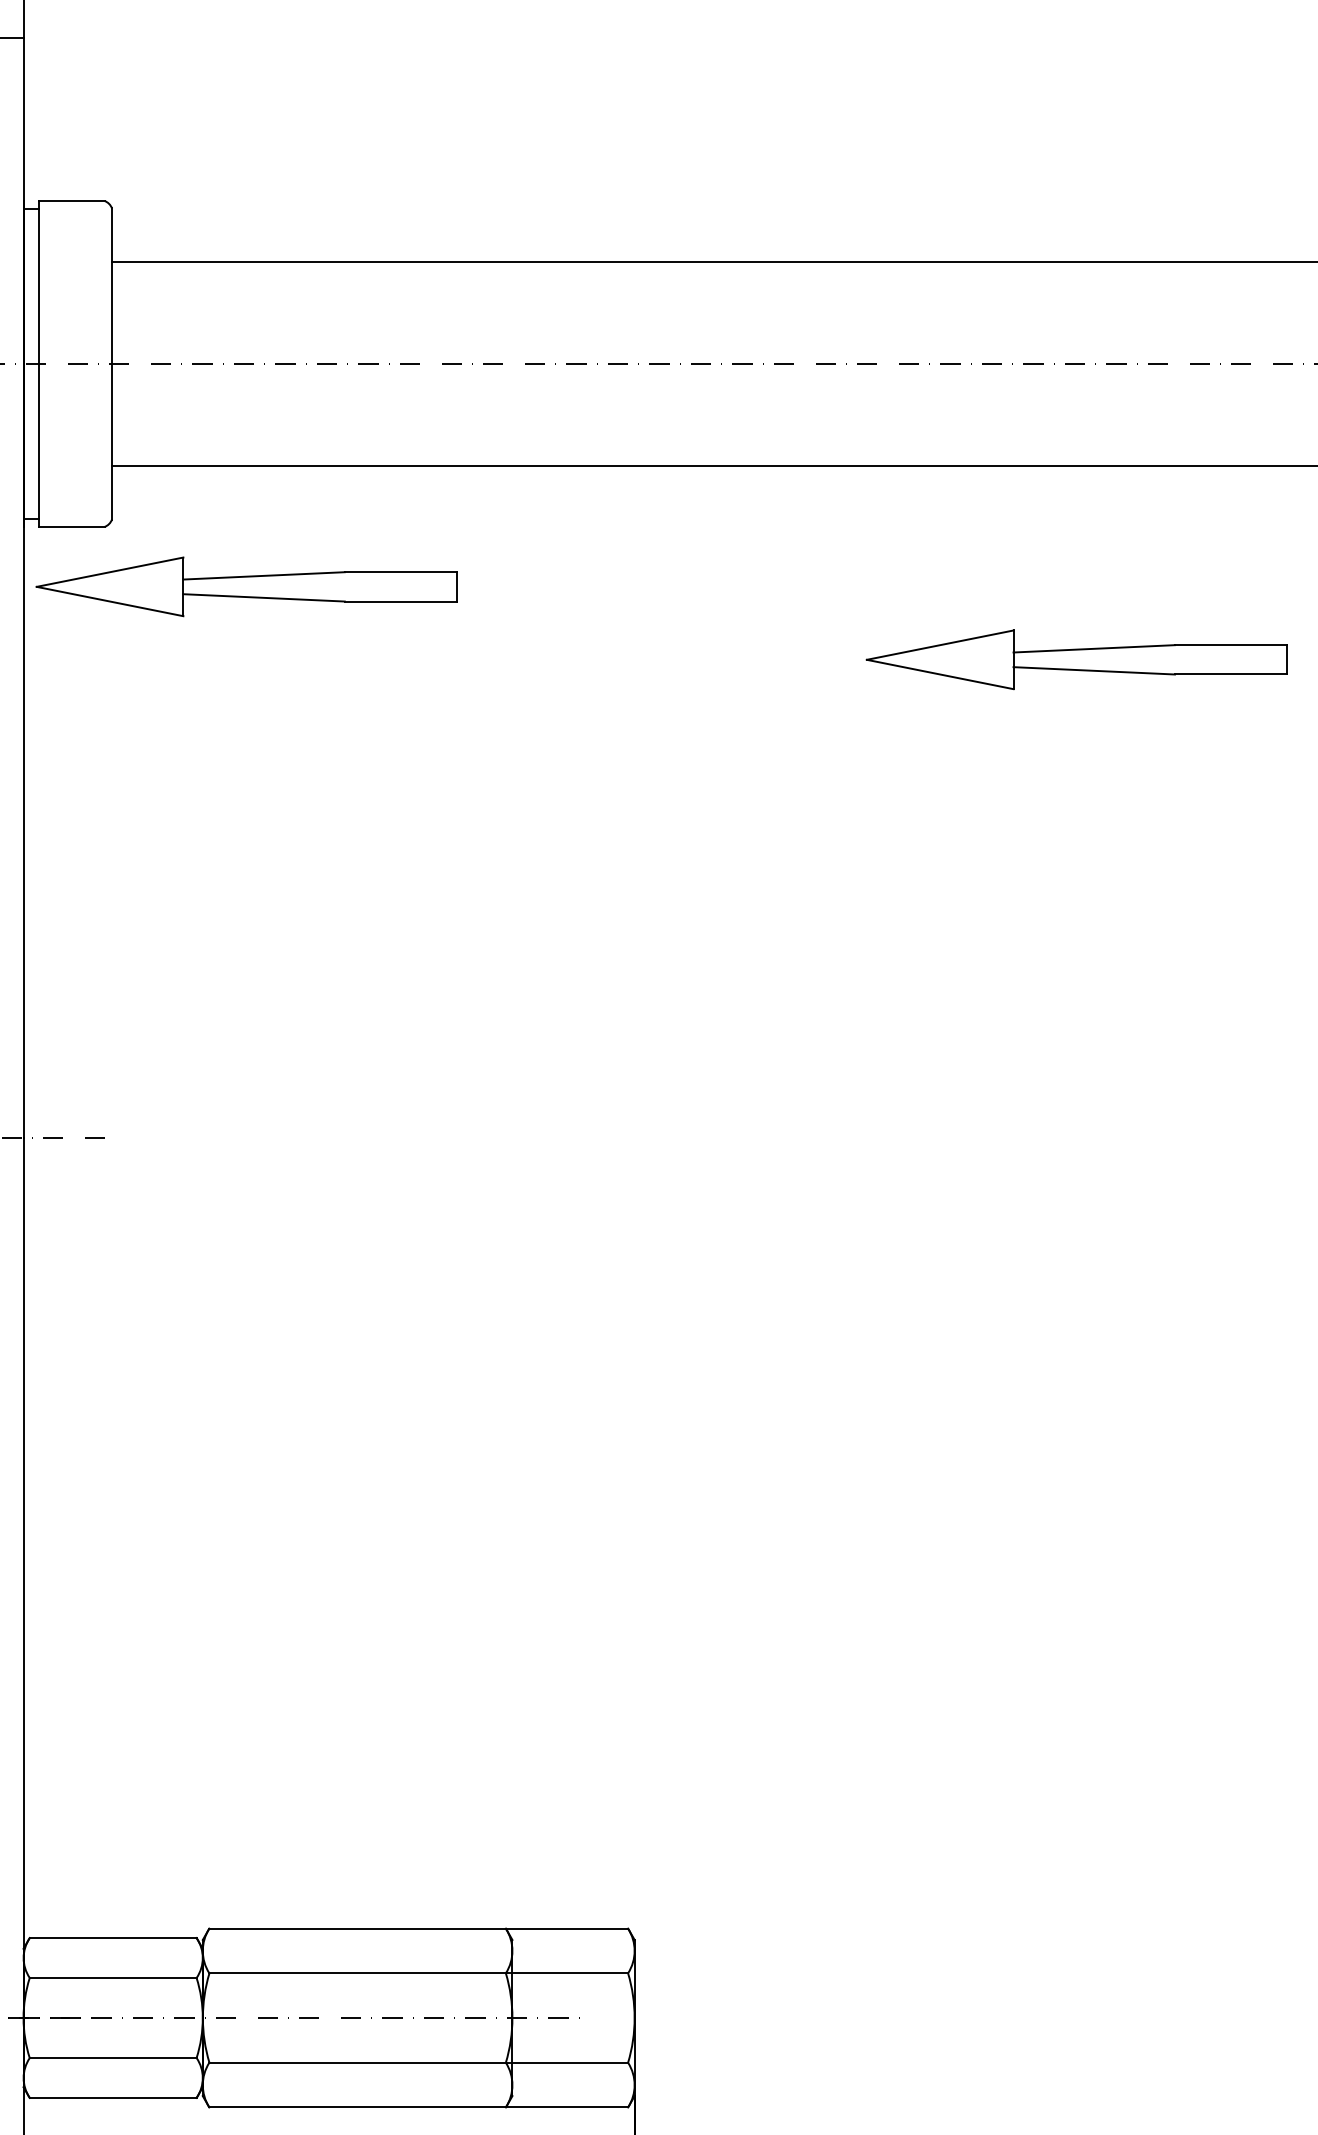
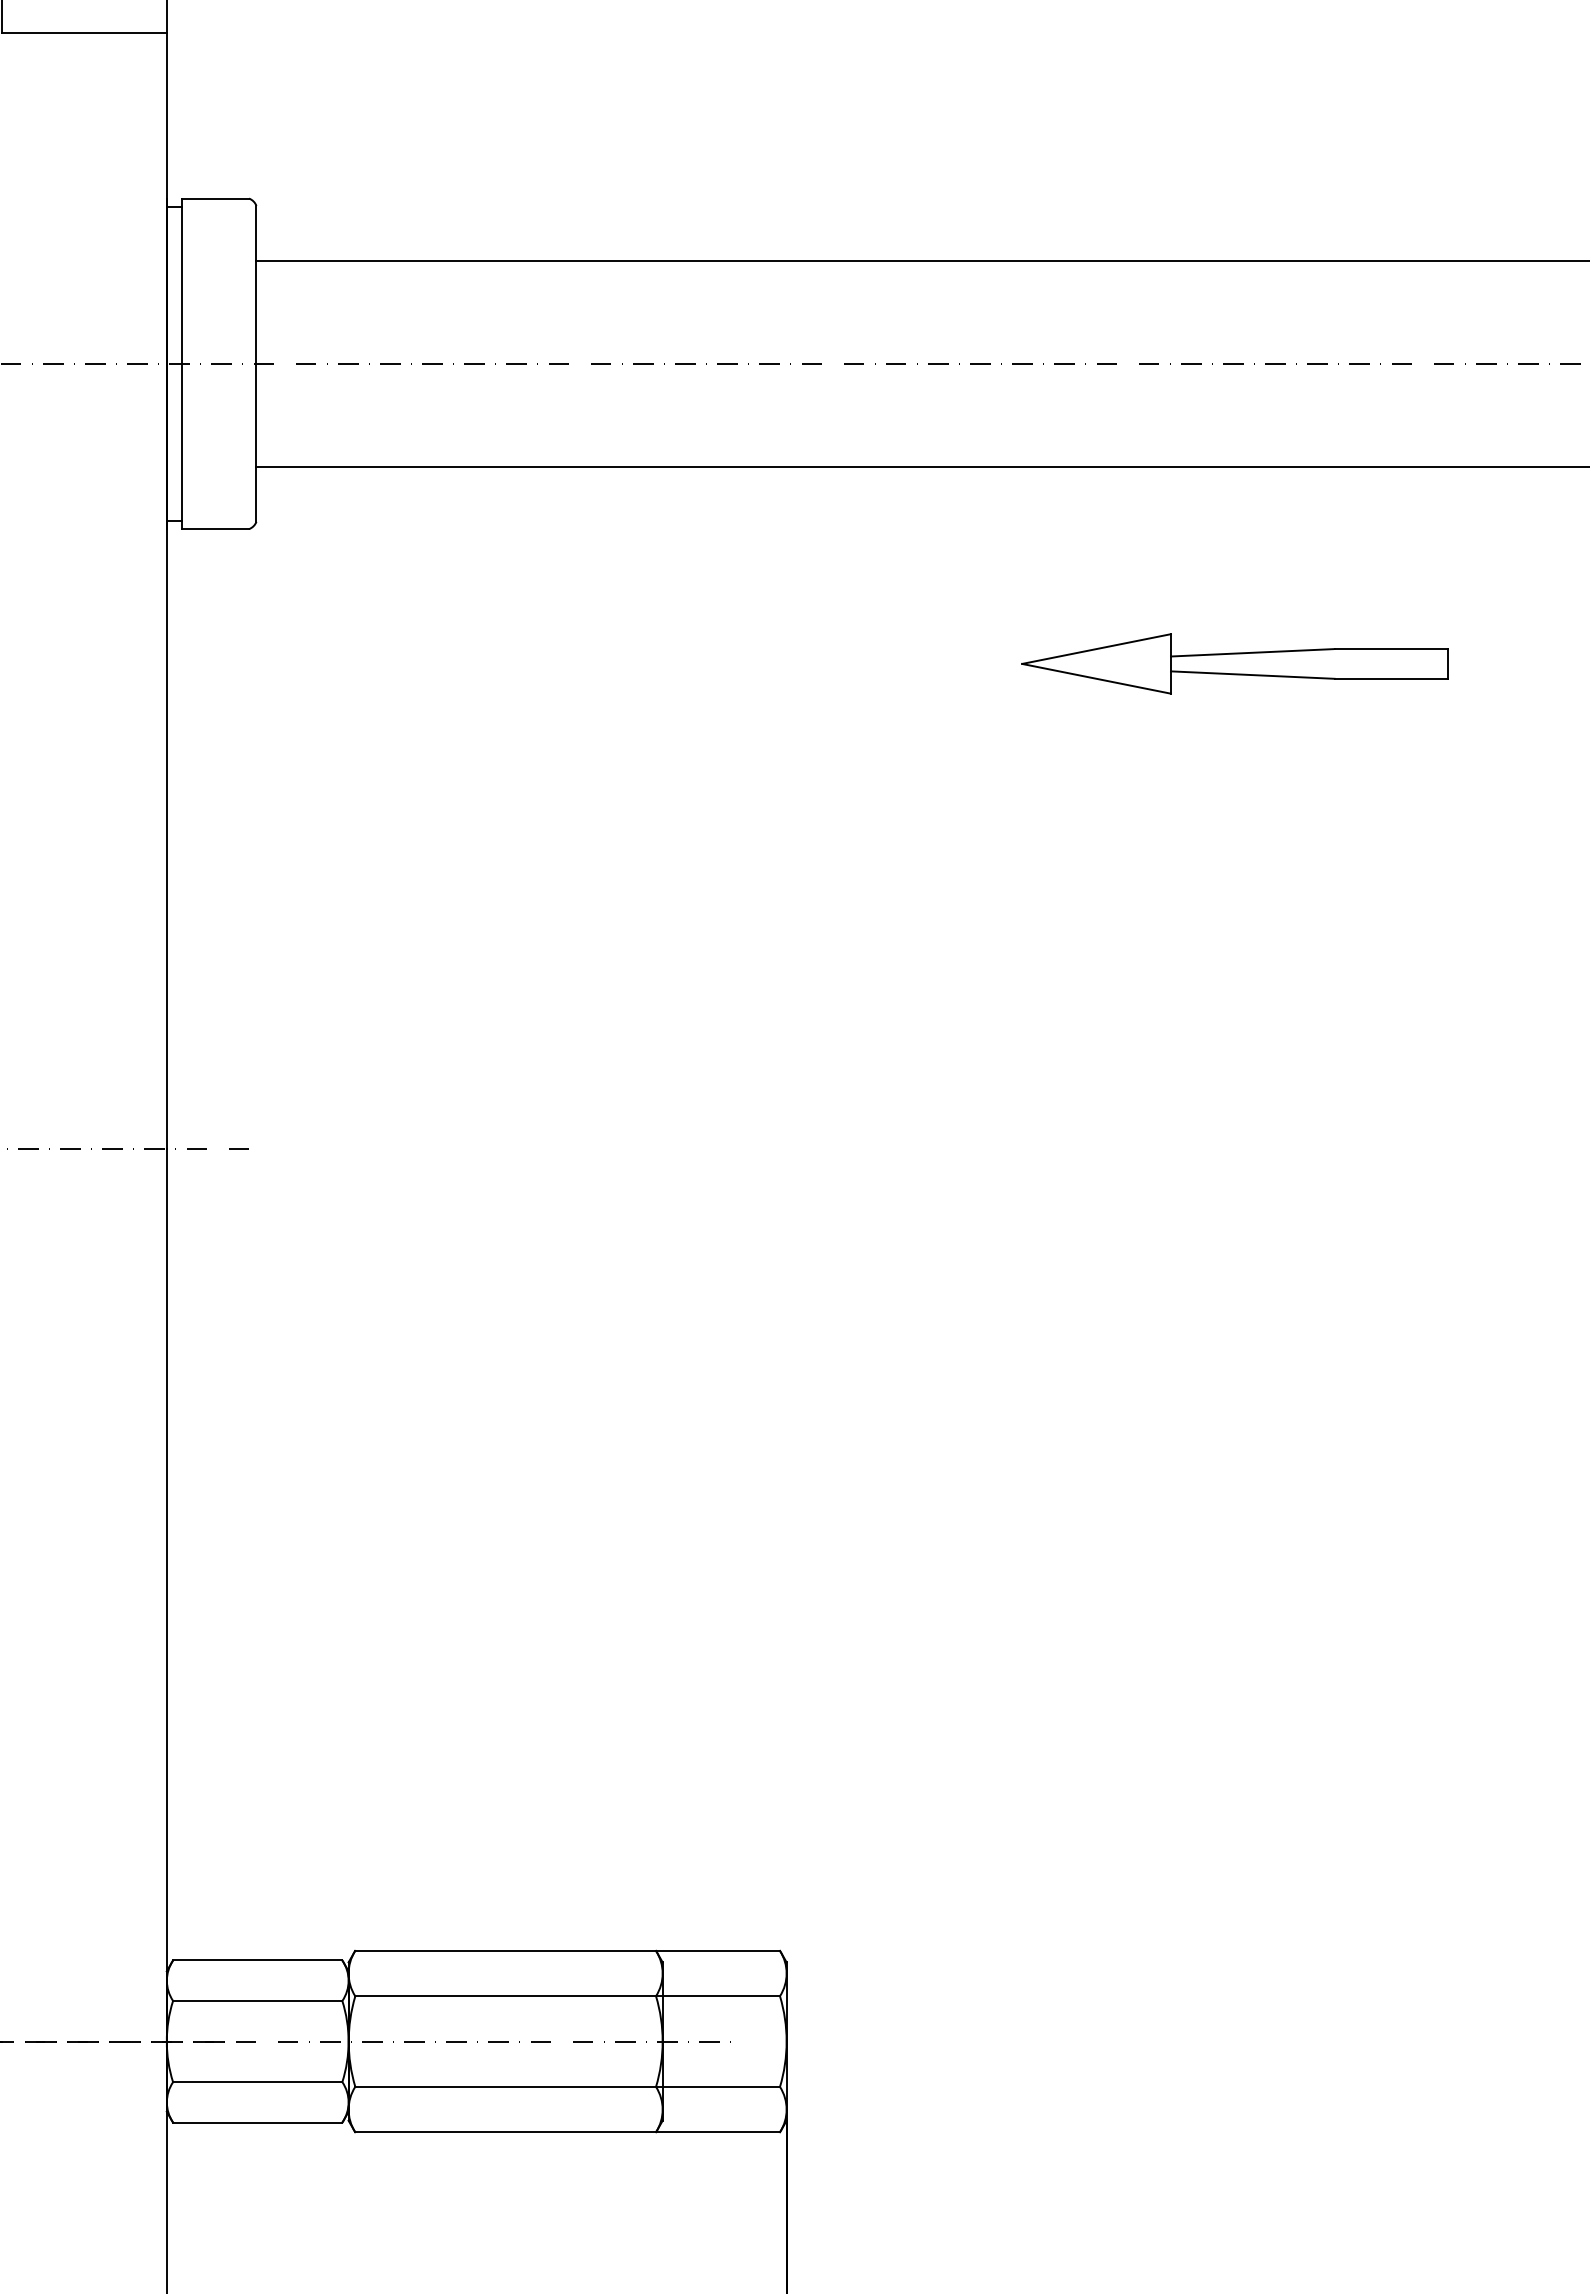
part: (246, 586) -> (392, 589), removed

